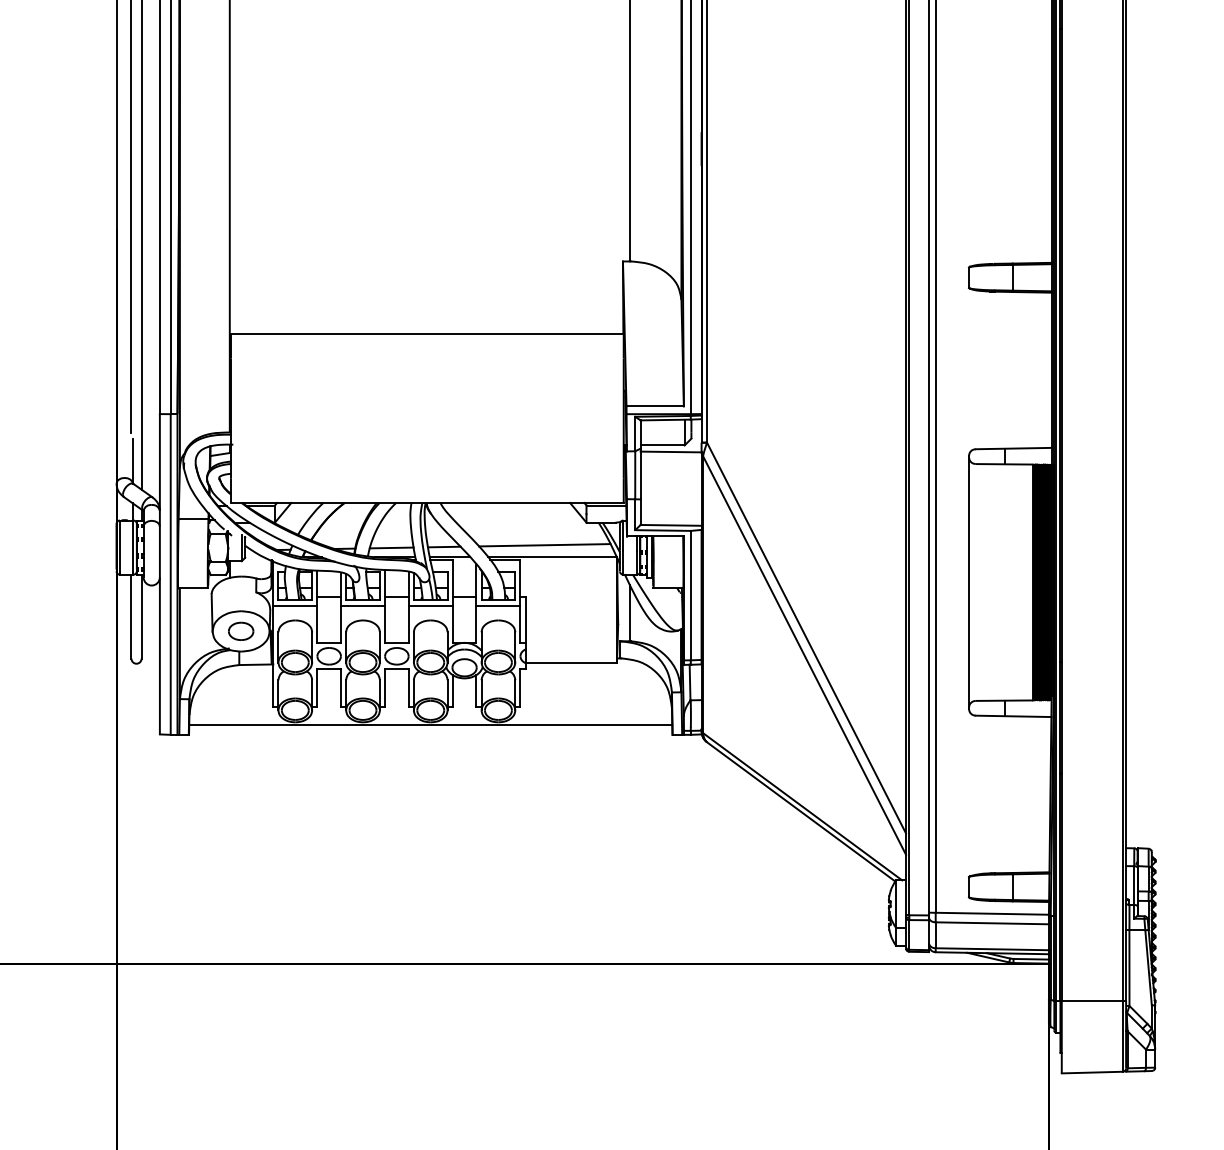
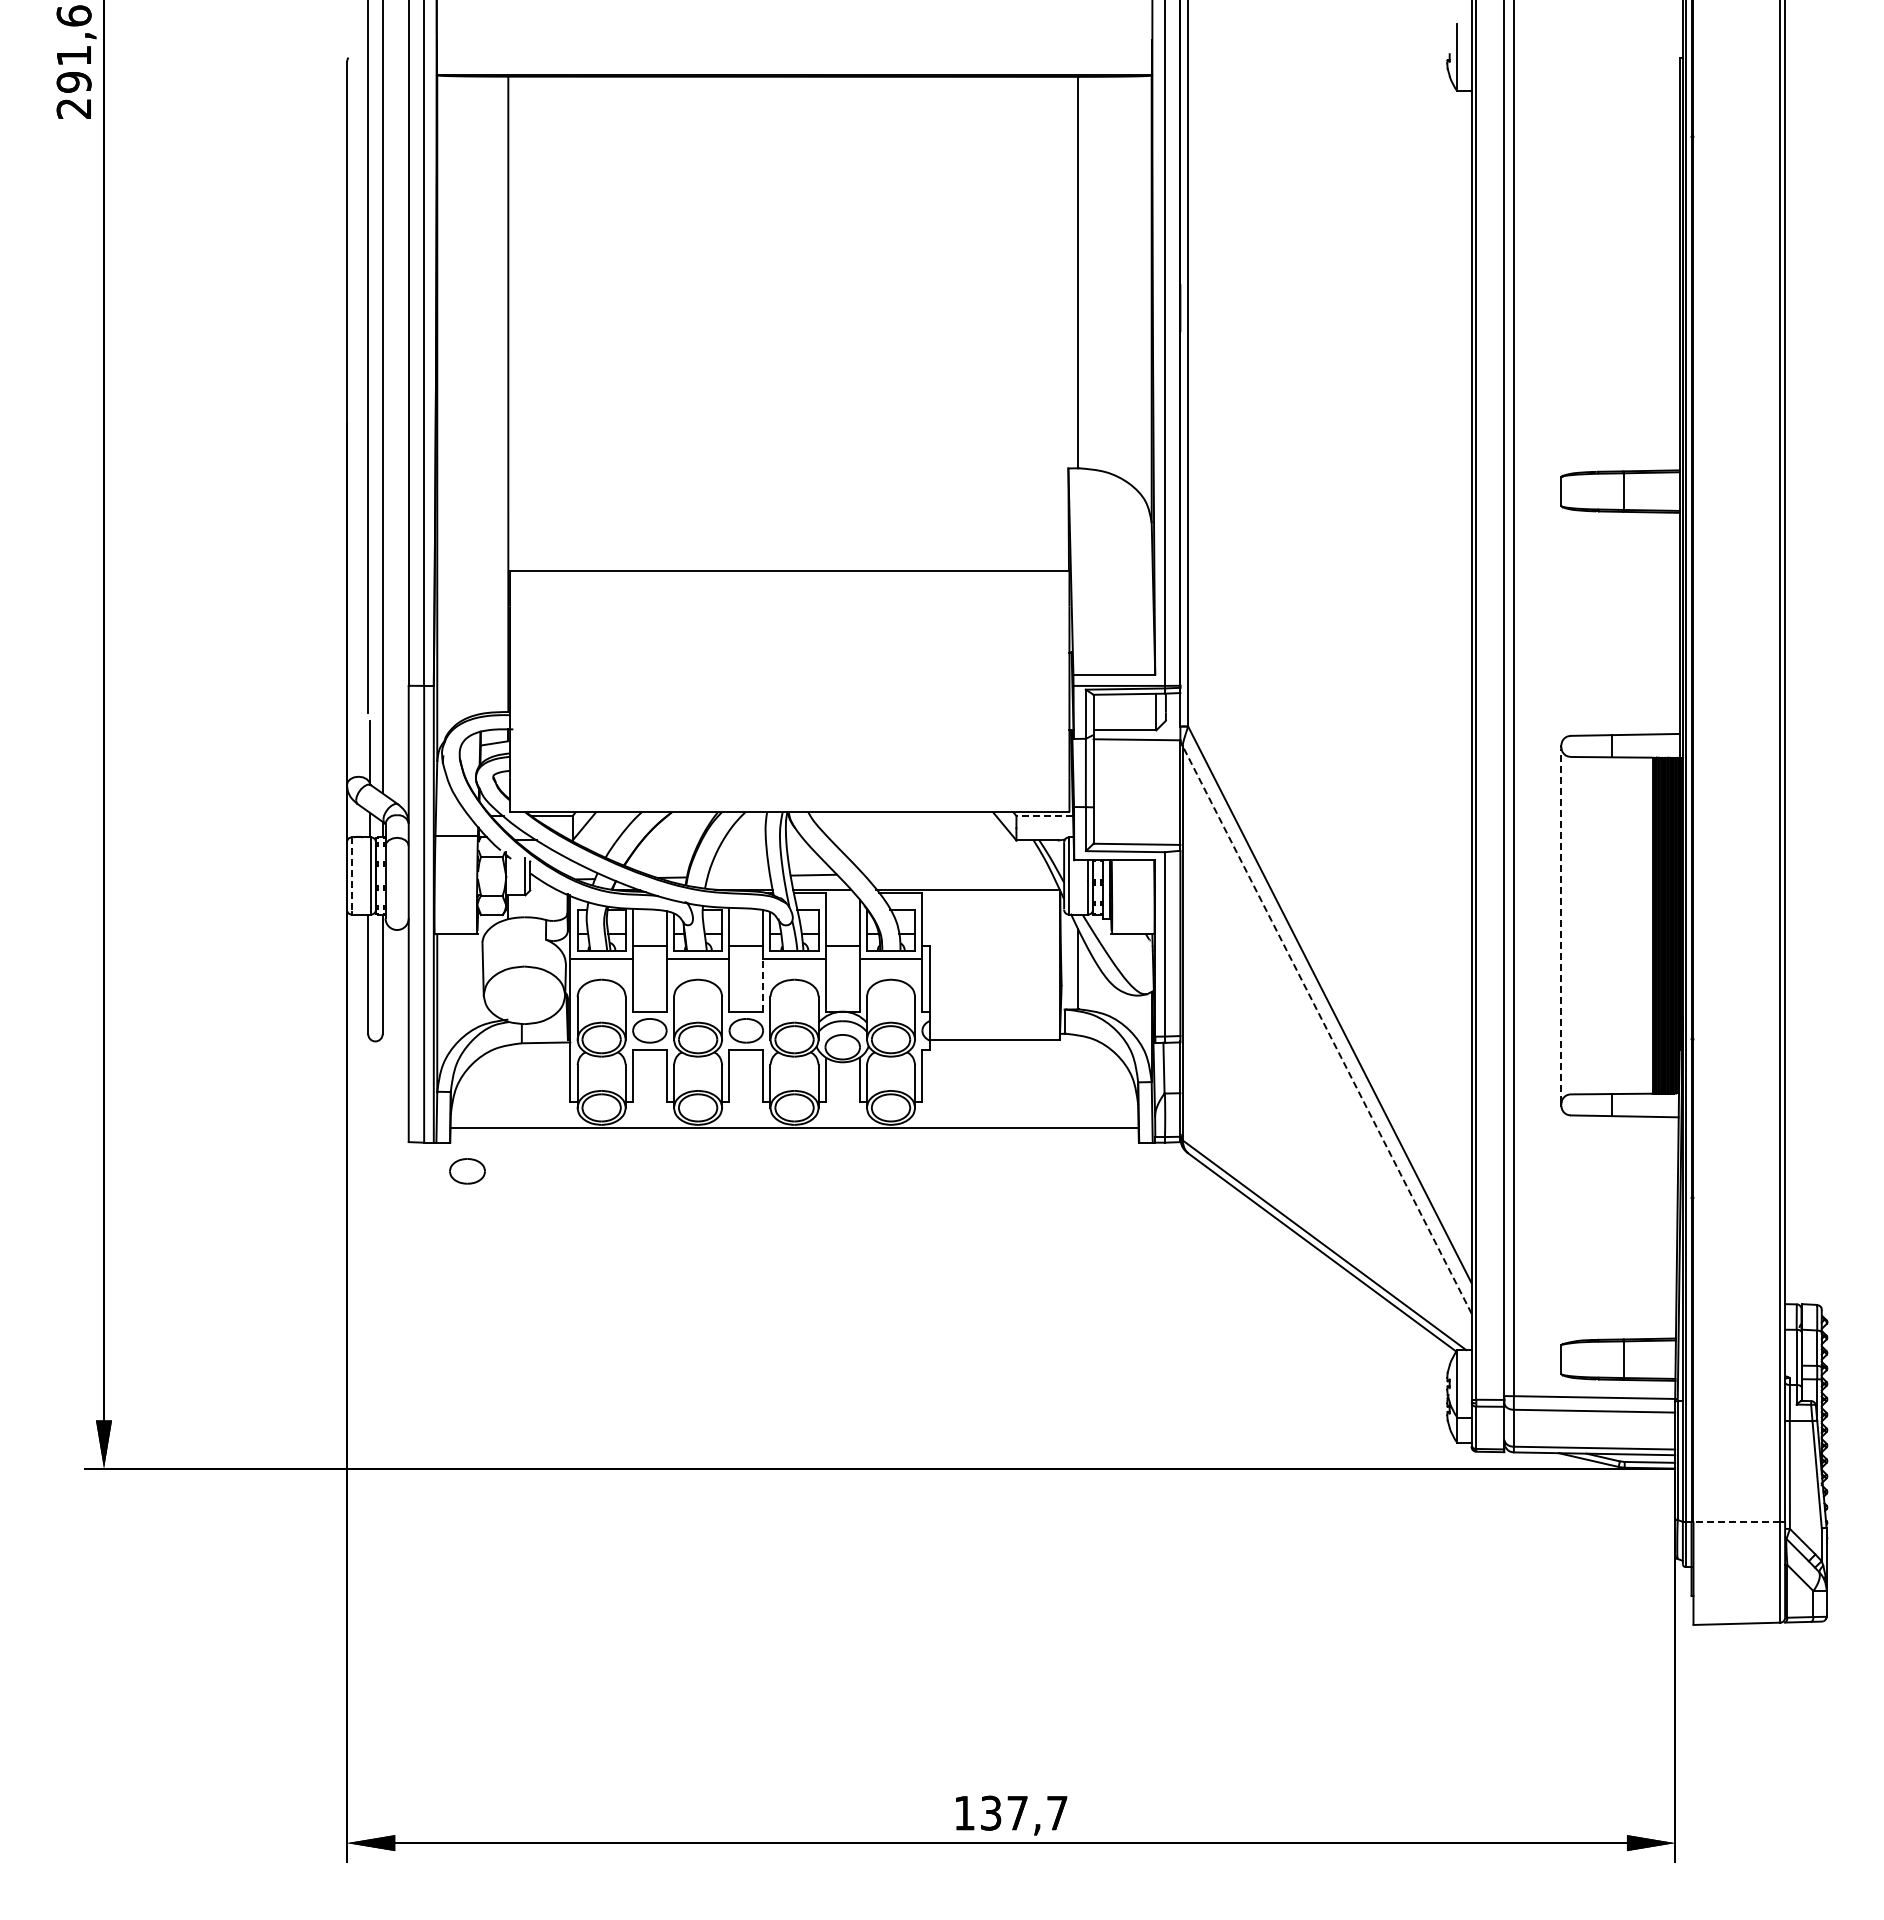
line: (606, 505) -> (1044, 816), solid -> dashed
line: (544, 545) -> (956, 872), removed
line: (119, 547) -> (351, 875), solid -> dashed
line: (391, 547) -> (738, 876), removed
line: (969, 582) -> (1561, 925), solid -> dashed
line: (408, 624) -> (763, 985), solid -> dashed
part: (241, 631) -> (467, 1171), moved
line: (804, 655) -> (1327, 1029), solid -> dashed
line: (1091, 1000) -> (1736, 1521), solid -> dashed

